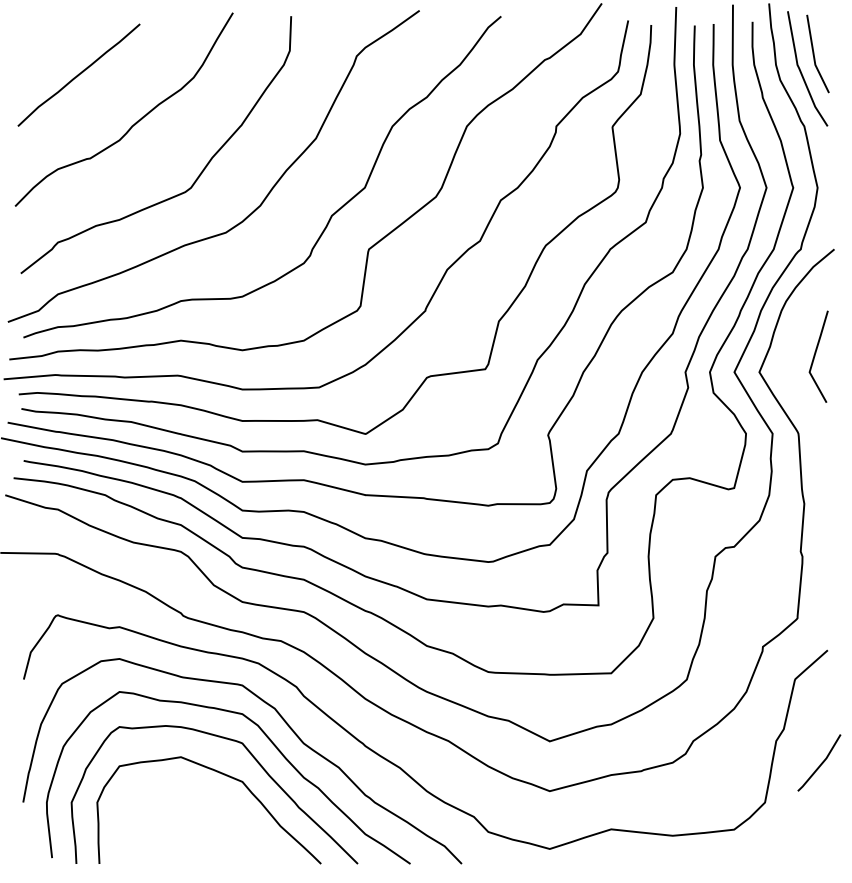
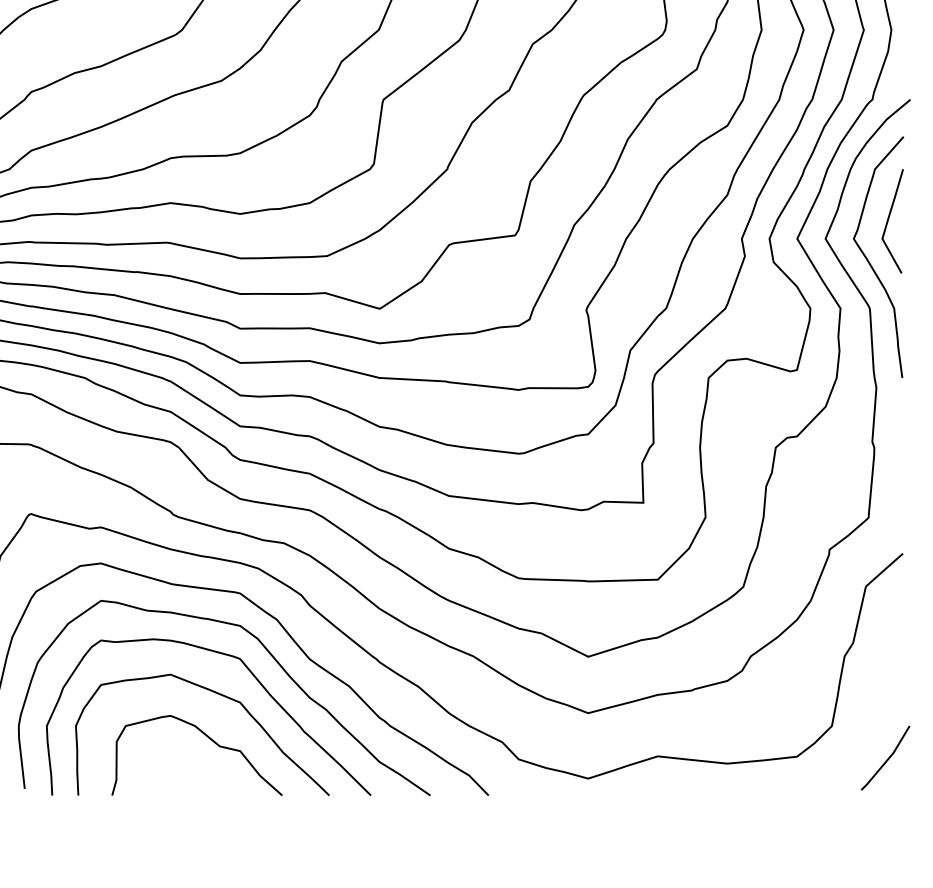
curve: (798, 392) -> (869, 261), added
line: (820, 763) -> (886, 758), moved
curve: (216, 815) -> (210, 740), added

